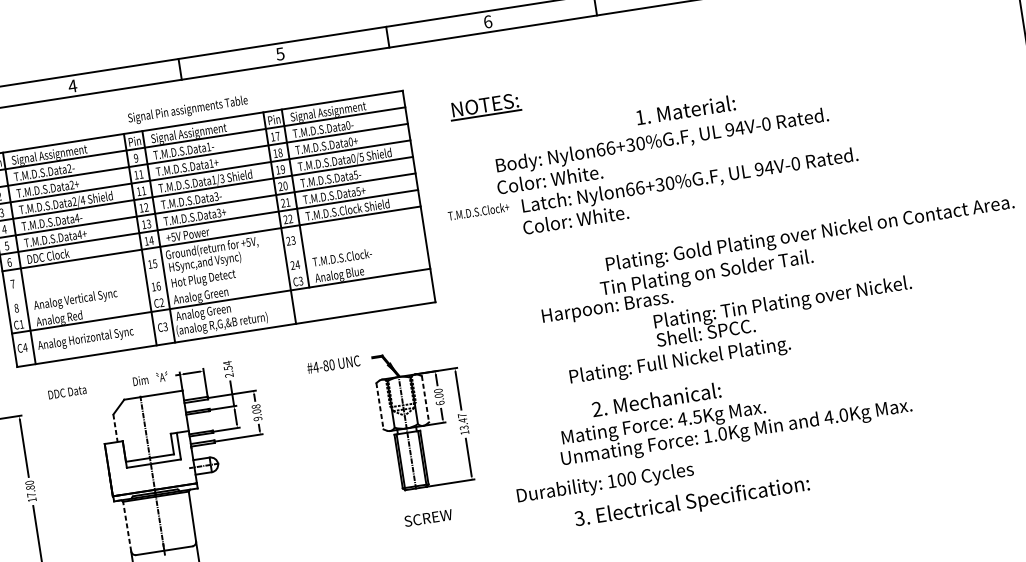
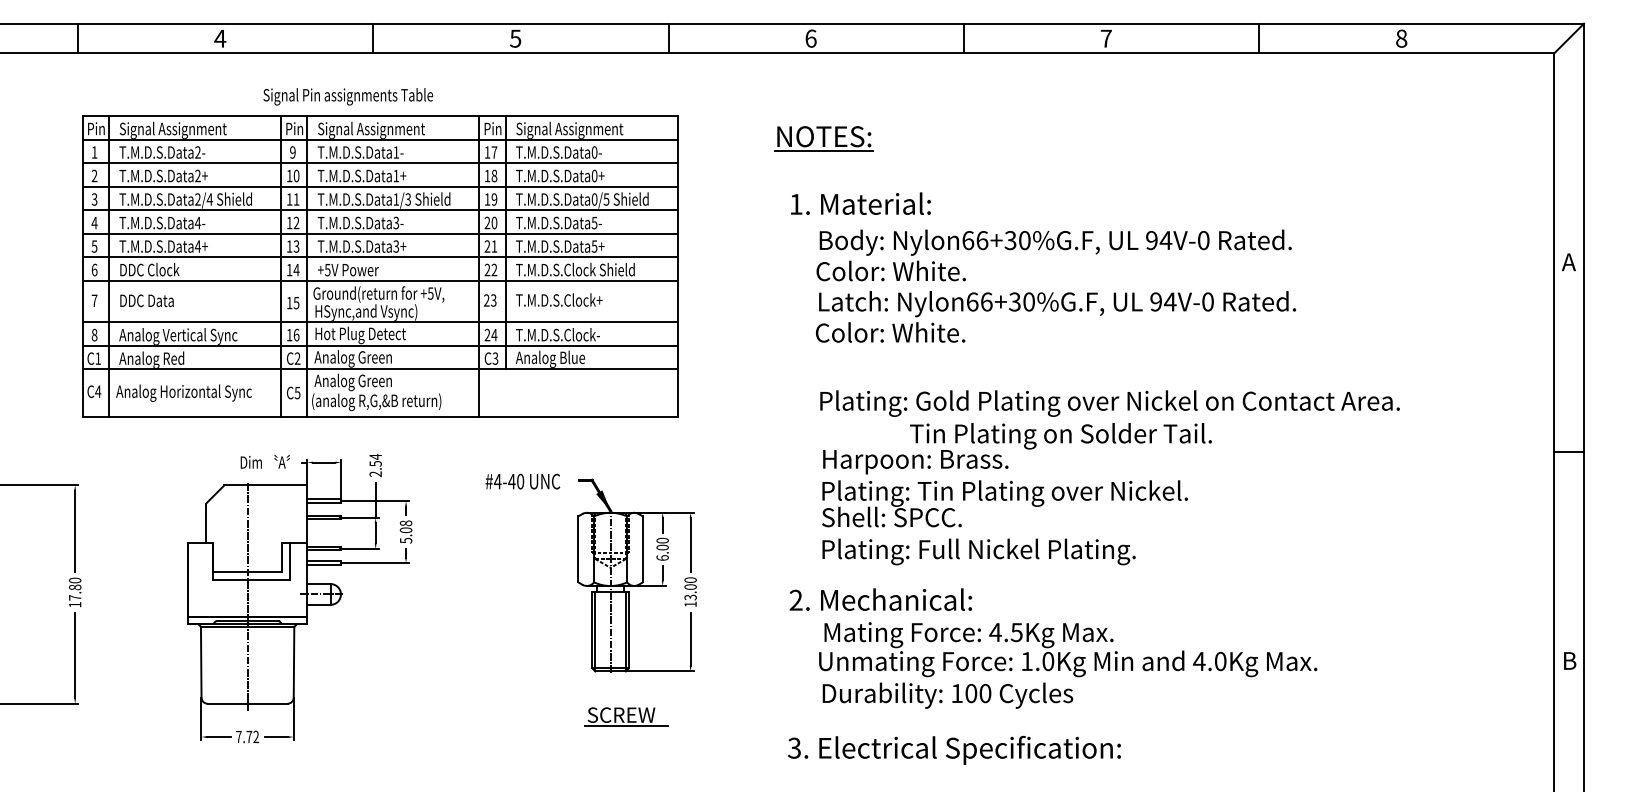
part: (484, 106) -> (823, 138), moved
text: (188, 109) -> (348, 96), moved
text: (685, 109) -> (860, 203), moved
text: (662, 150) -> (1053, 255), moved
text: (141, 174) -> (296, 175), 11 -> 10
text: (478, 211) -> (559, 299), moved
text: (809, 234) -> (1109, 403), moved
line: (215, 268) -> (379, 322), added
line: (218, 284) -> (379, 345), added
text: (783, 310) -> (1004, 503), moved
text: (165, 326) -> (297, 392), C3 -> C5
text: (679, 361) -> (978, 551), moved
text: (325, 365) -> (511, 481), #4-80 -> #4-40
text: (66, 392) -> (146, 300), moved
line: (425, 399) -> (642, 549), dashed -> solid
text: (656, 399) -> (880, 599), moved
line: (380, 406) -> (578, 549), dashed -> solid
text: (257, 418) -> (405, 540), 9.08 -> 5.08
text: (462, 418) -> (690, 583), 13.47 -> 13.00
line: (115, 428) -> (206, 523), dashed -> solid
text: (605, 483) -> (947, 695), moved
text: (692, 501) -> (954, 749), moved
line: (433, 525) -> (626, 726), added
line: (127, 526) -> (201, 661), dashed -> solid

